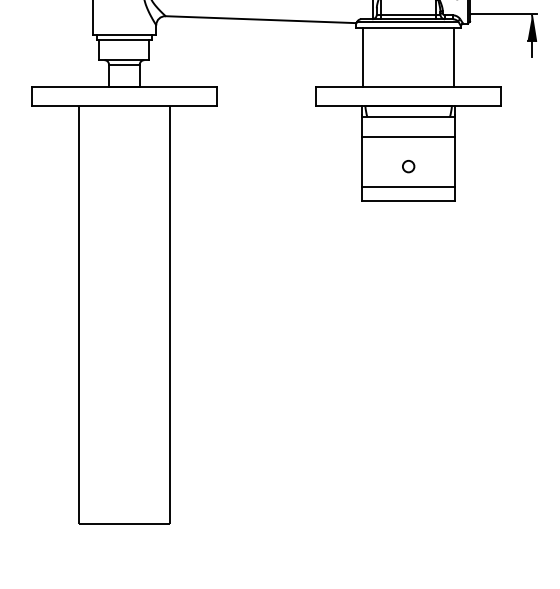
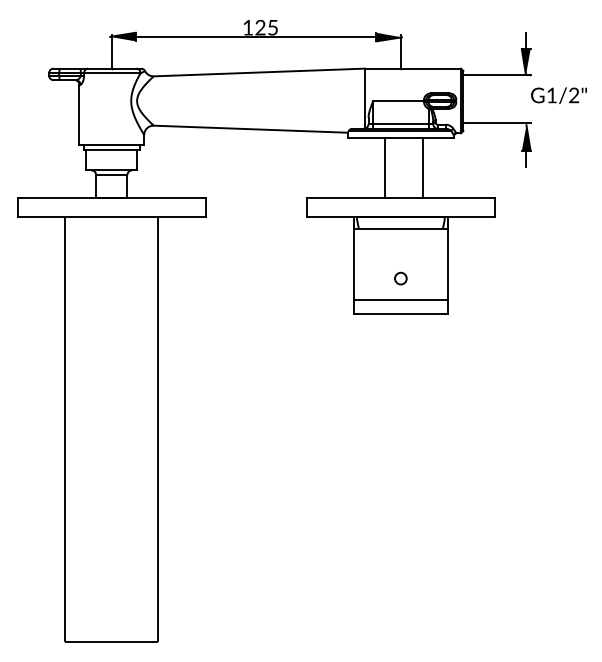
line: (363, 58) -> (384, 168), moved
line: (454, 58) -> (423, 168), moved
line: (408, 136) -> (400, 248), removed

